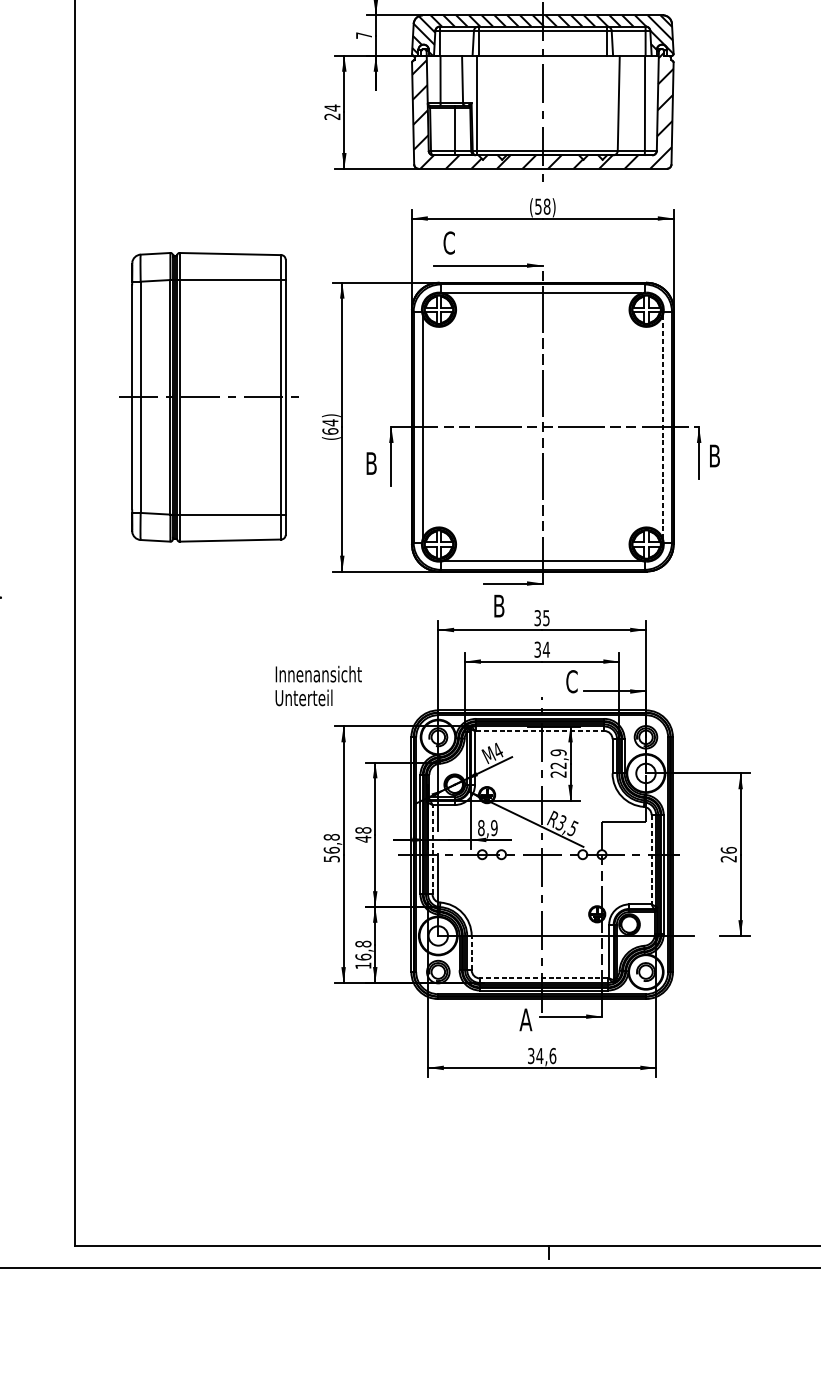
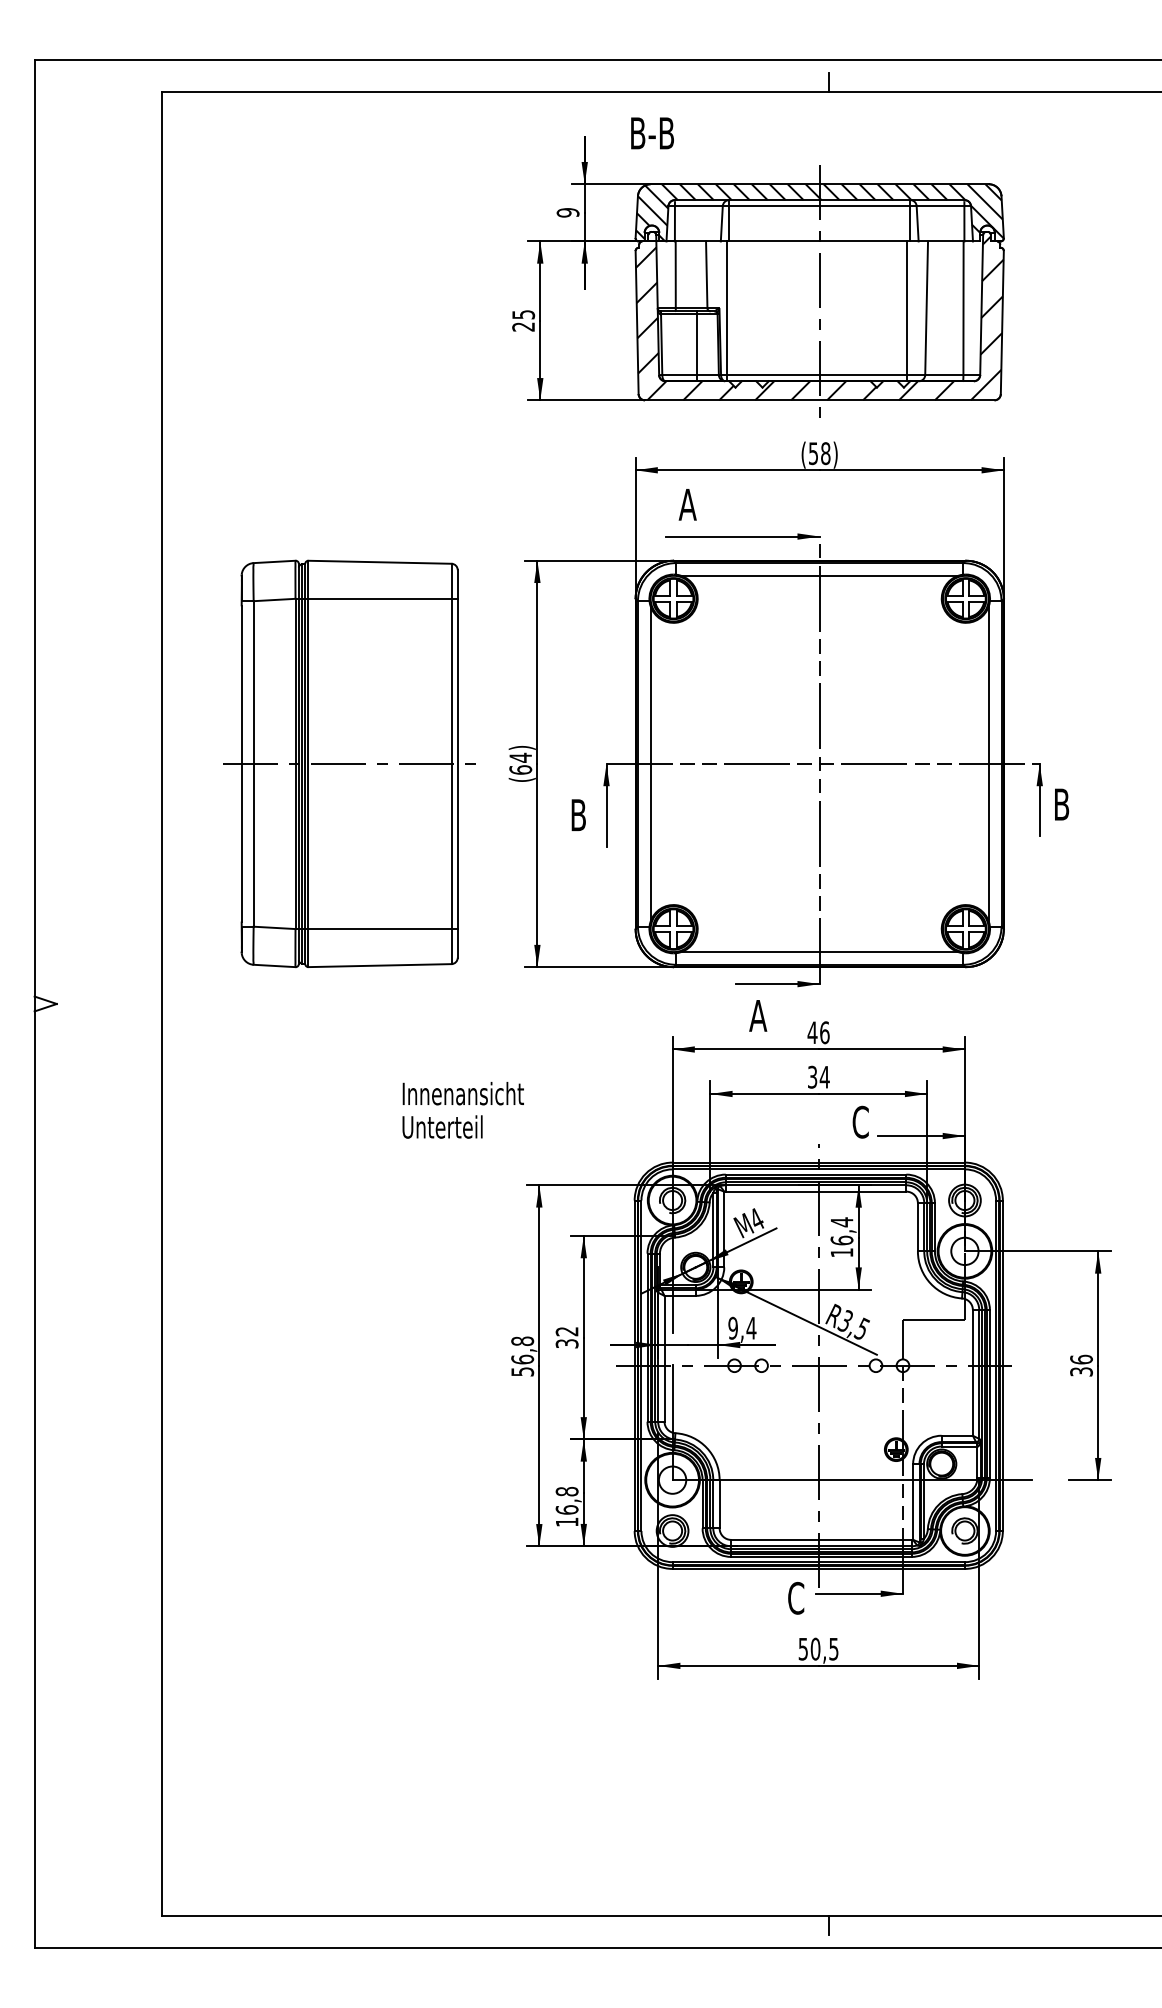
text: (363, 35) -> (567, 212), 7 -> 9
line: (605, 105) -> (907, 311), added
text: (332, 107) -> (523, 314), 24 -> 25
text: (448, 242) -> (687, 504), C -> A
part: (208, 397) -> (349, 763), moved
line: (662, 426) -> (988, 763), dashed -> solid
text: (499, 605) -> (758, 1015), B -> A
text: (541, 617) -> (818, 1032), 35 -> 46
text: (318, 686) -> (462, 1110), moved
line: (540, 730) -> (816, 1191), dashed -> solid
text: (558, 763) -> (841, 1237), 22,9 -> 16,4
text: (487, 827) -> (742, 1327), 8,9 -> 9,4
text: (362, 834) -> (566, 1337), 48 -> 32
line: (432, 849) -> (664, 1358), dashed -> solid
text: (728, 858) -> (1081, 1371), 26 -> 36
line: (651, 859) -> (972, 1372), dashed -> solid
line: (471, 952) -> (719, 1503), dashed -> solid
line: (543, 978) -> (820, 1539), dashed -> solid
text: (525, 1019) -> (795, 1597), A -> C
text: (541, 1055) -> (818, 1648), 34,6 -> 50,5

